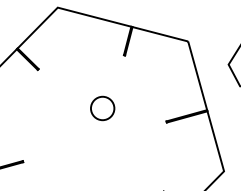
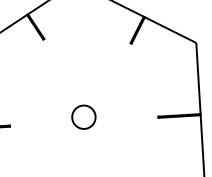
circle: (102, 108) -> (83, 117), moved

